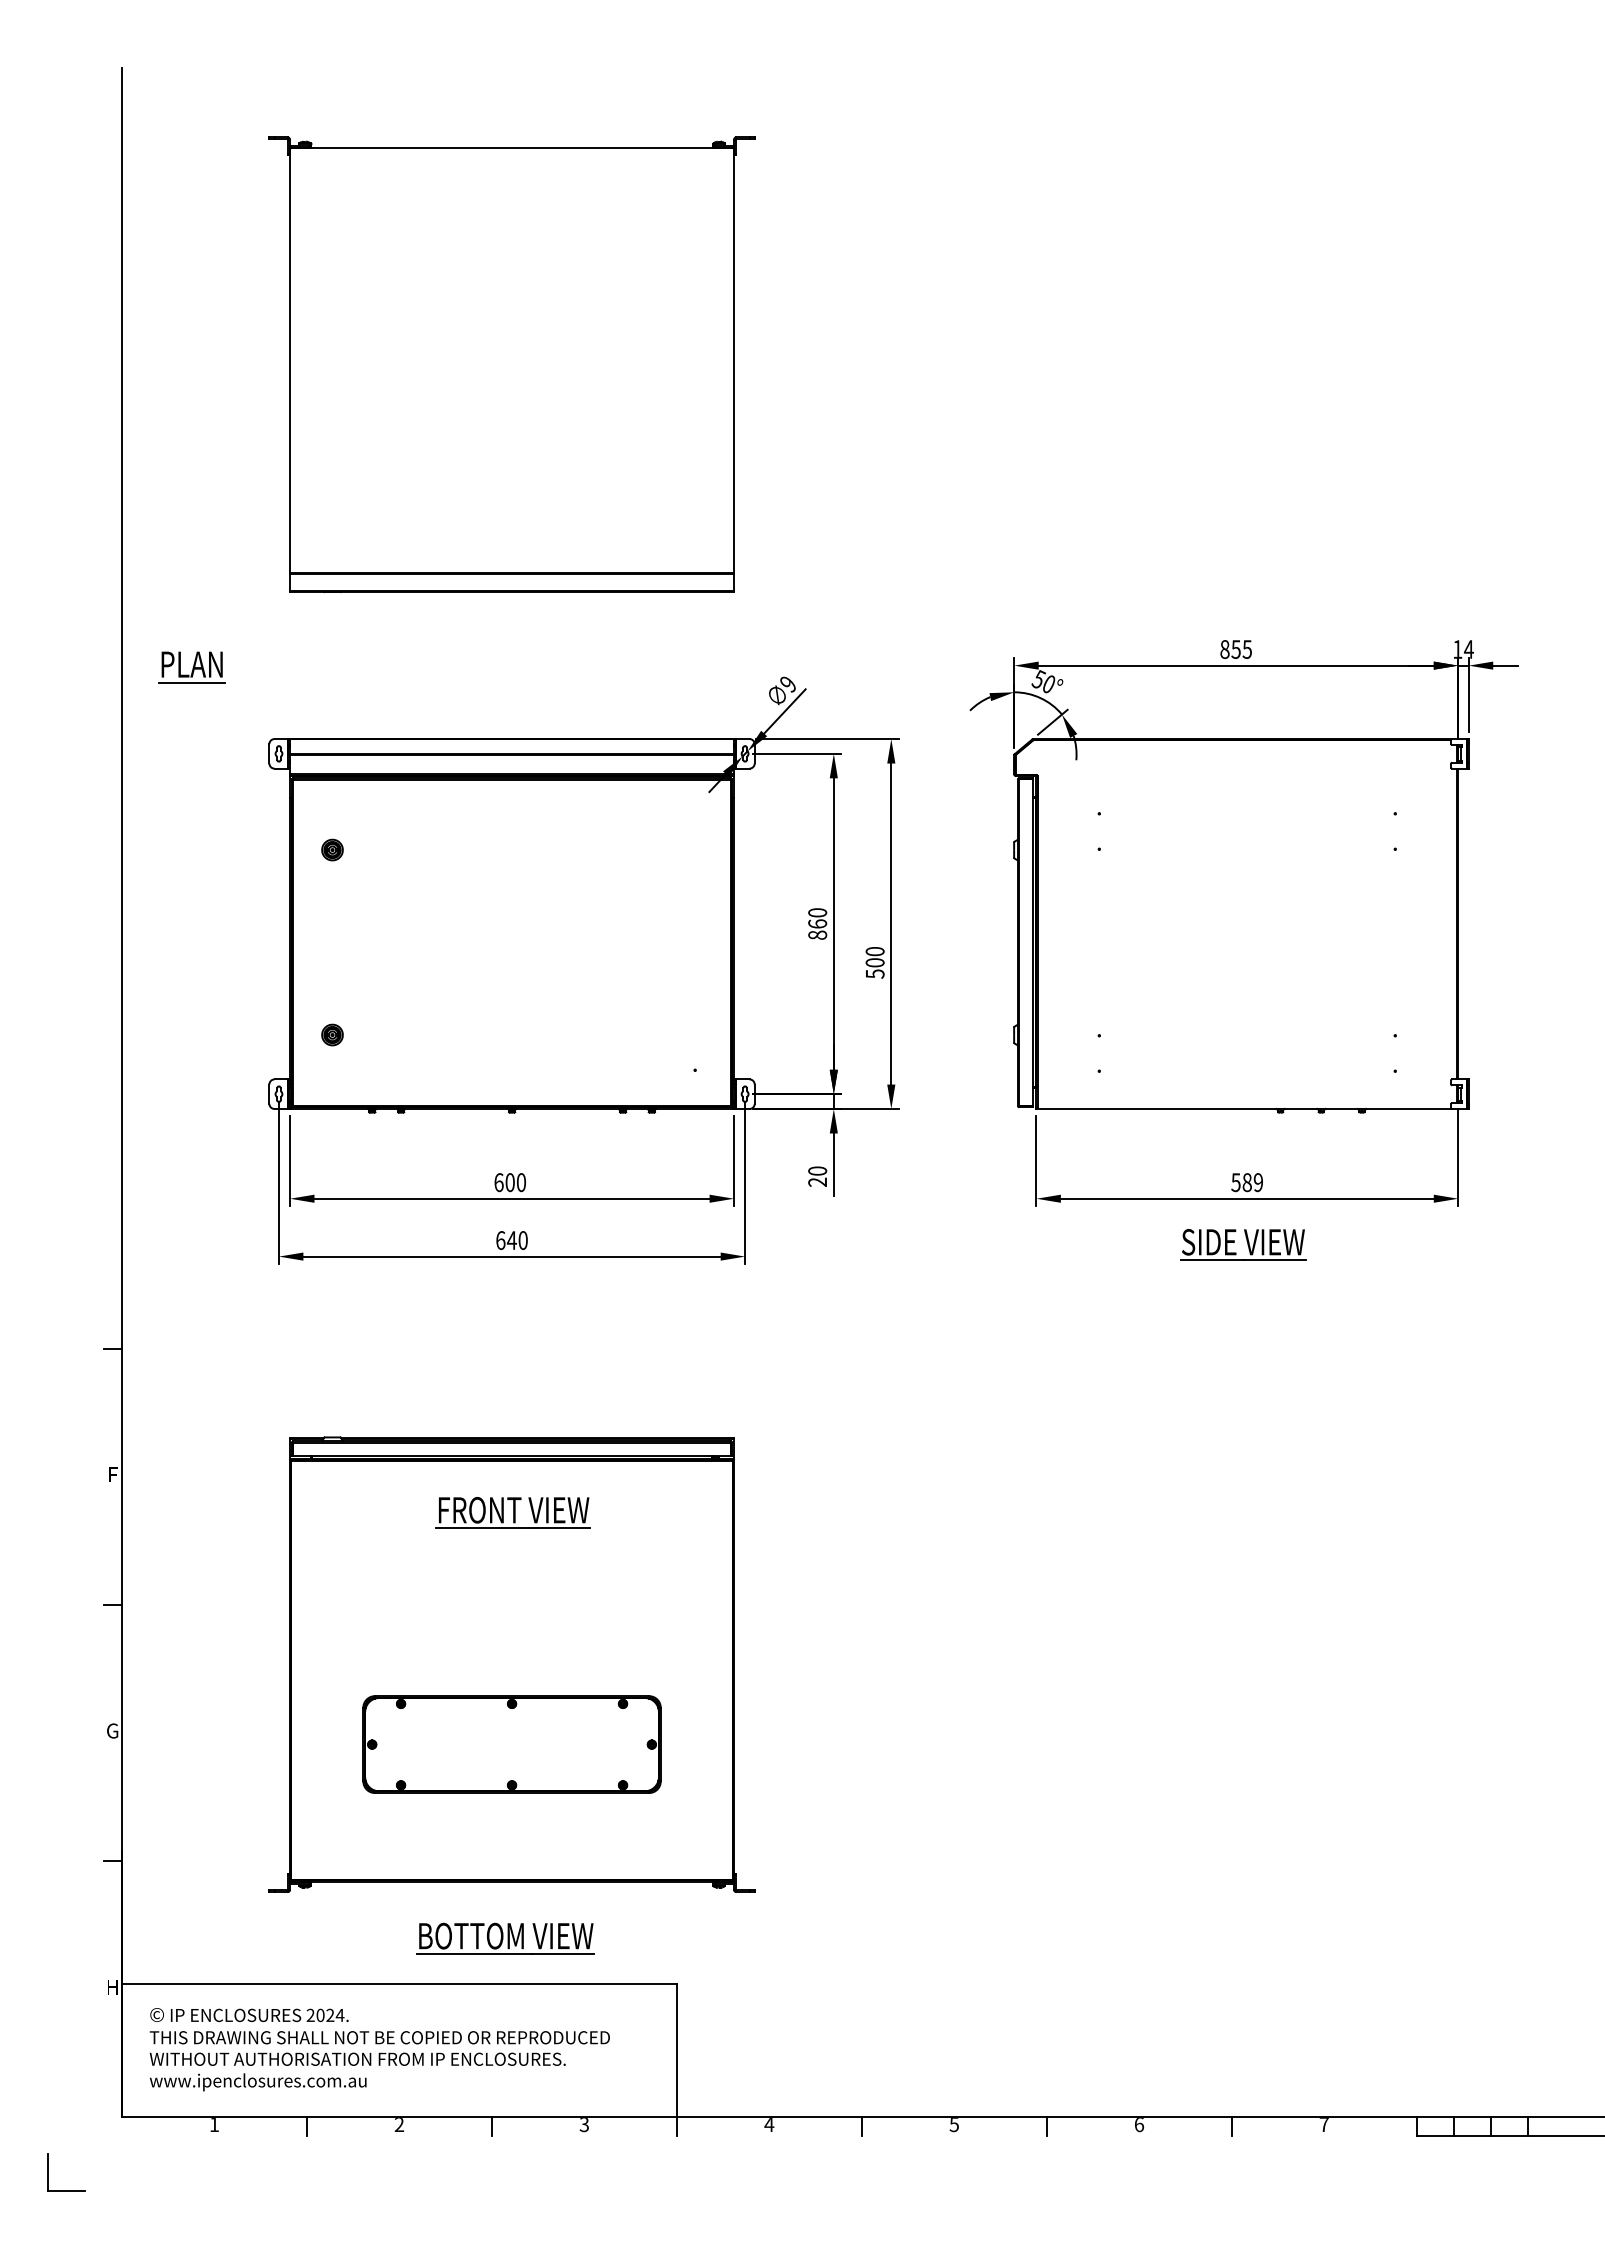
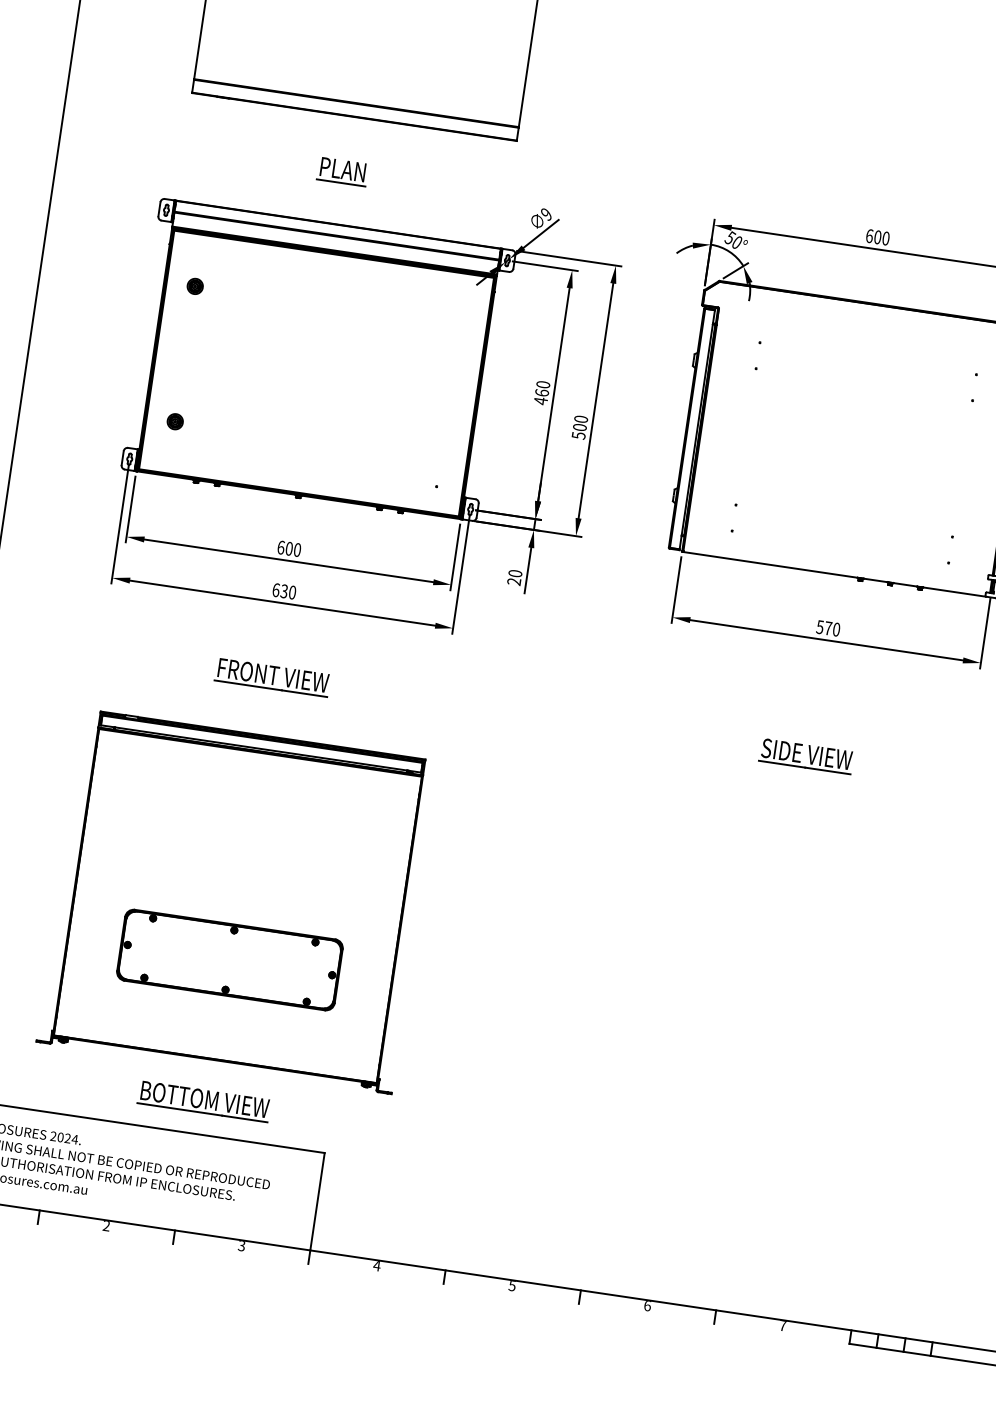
text: (1235, 649) -> (877, 237), 855 -> 600
part: (191, 667) -> (342, 171), moved
text: (817, 935) -> (540, 401), 860 -> 460
text: (1252, 1182) -> (832, 628), 589 -> 570
text: (511, 1240) -> (283, 591), 640 -> 630
part: (1243, 1244) -> (806, 755), moved
part: (512, 1512) -> (272, 677), moved

